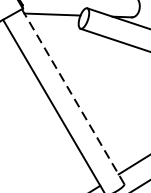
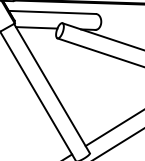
line: (72, 96) -> (51, 88), dashed -> solid

